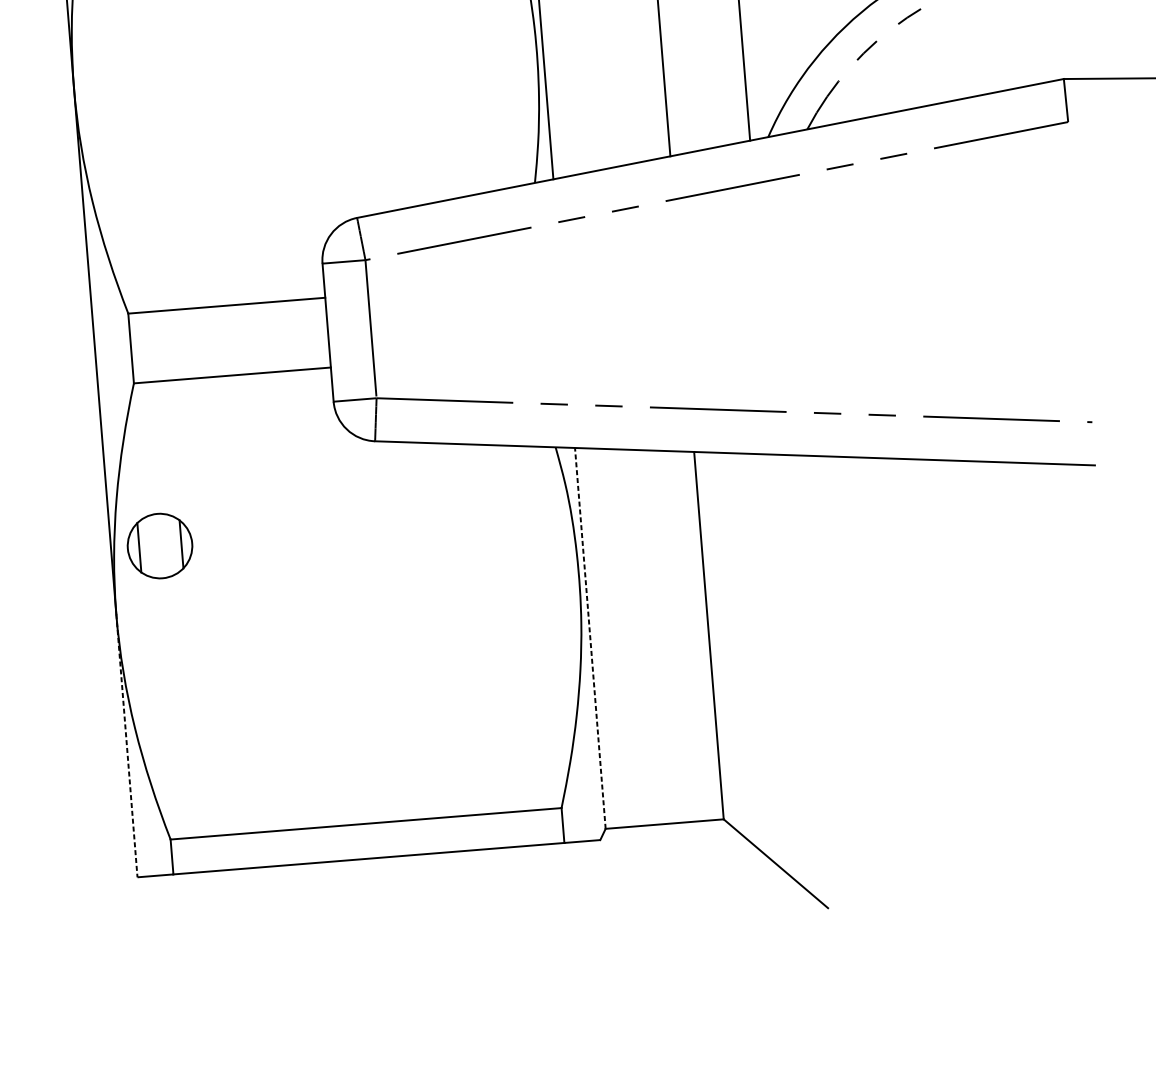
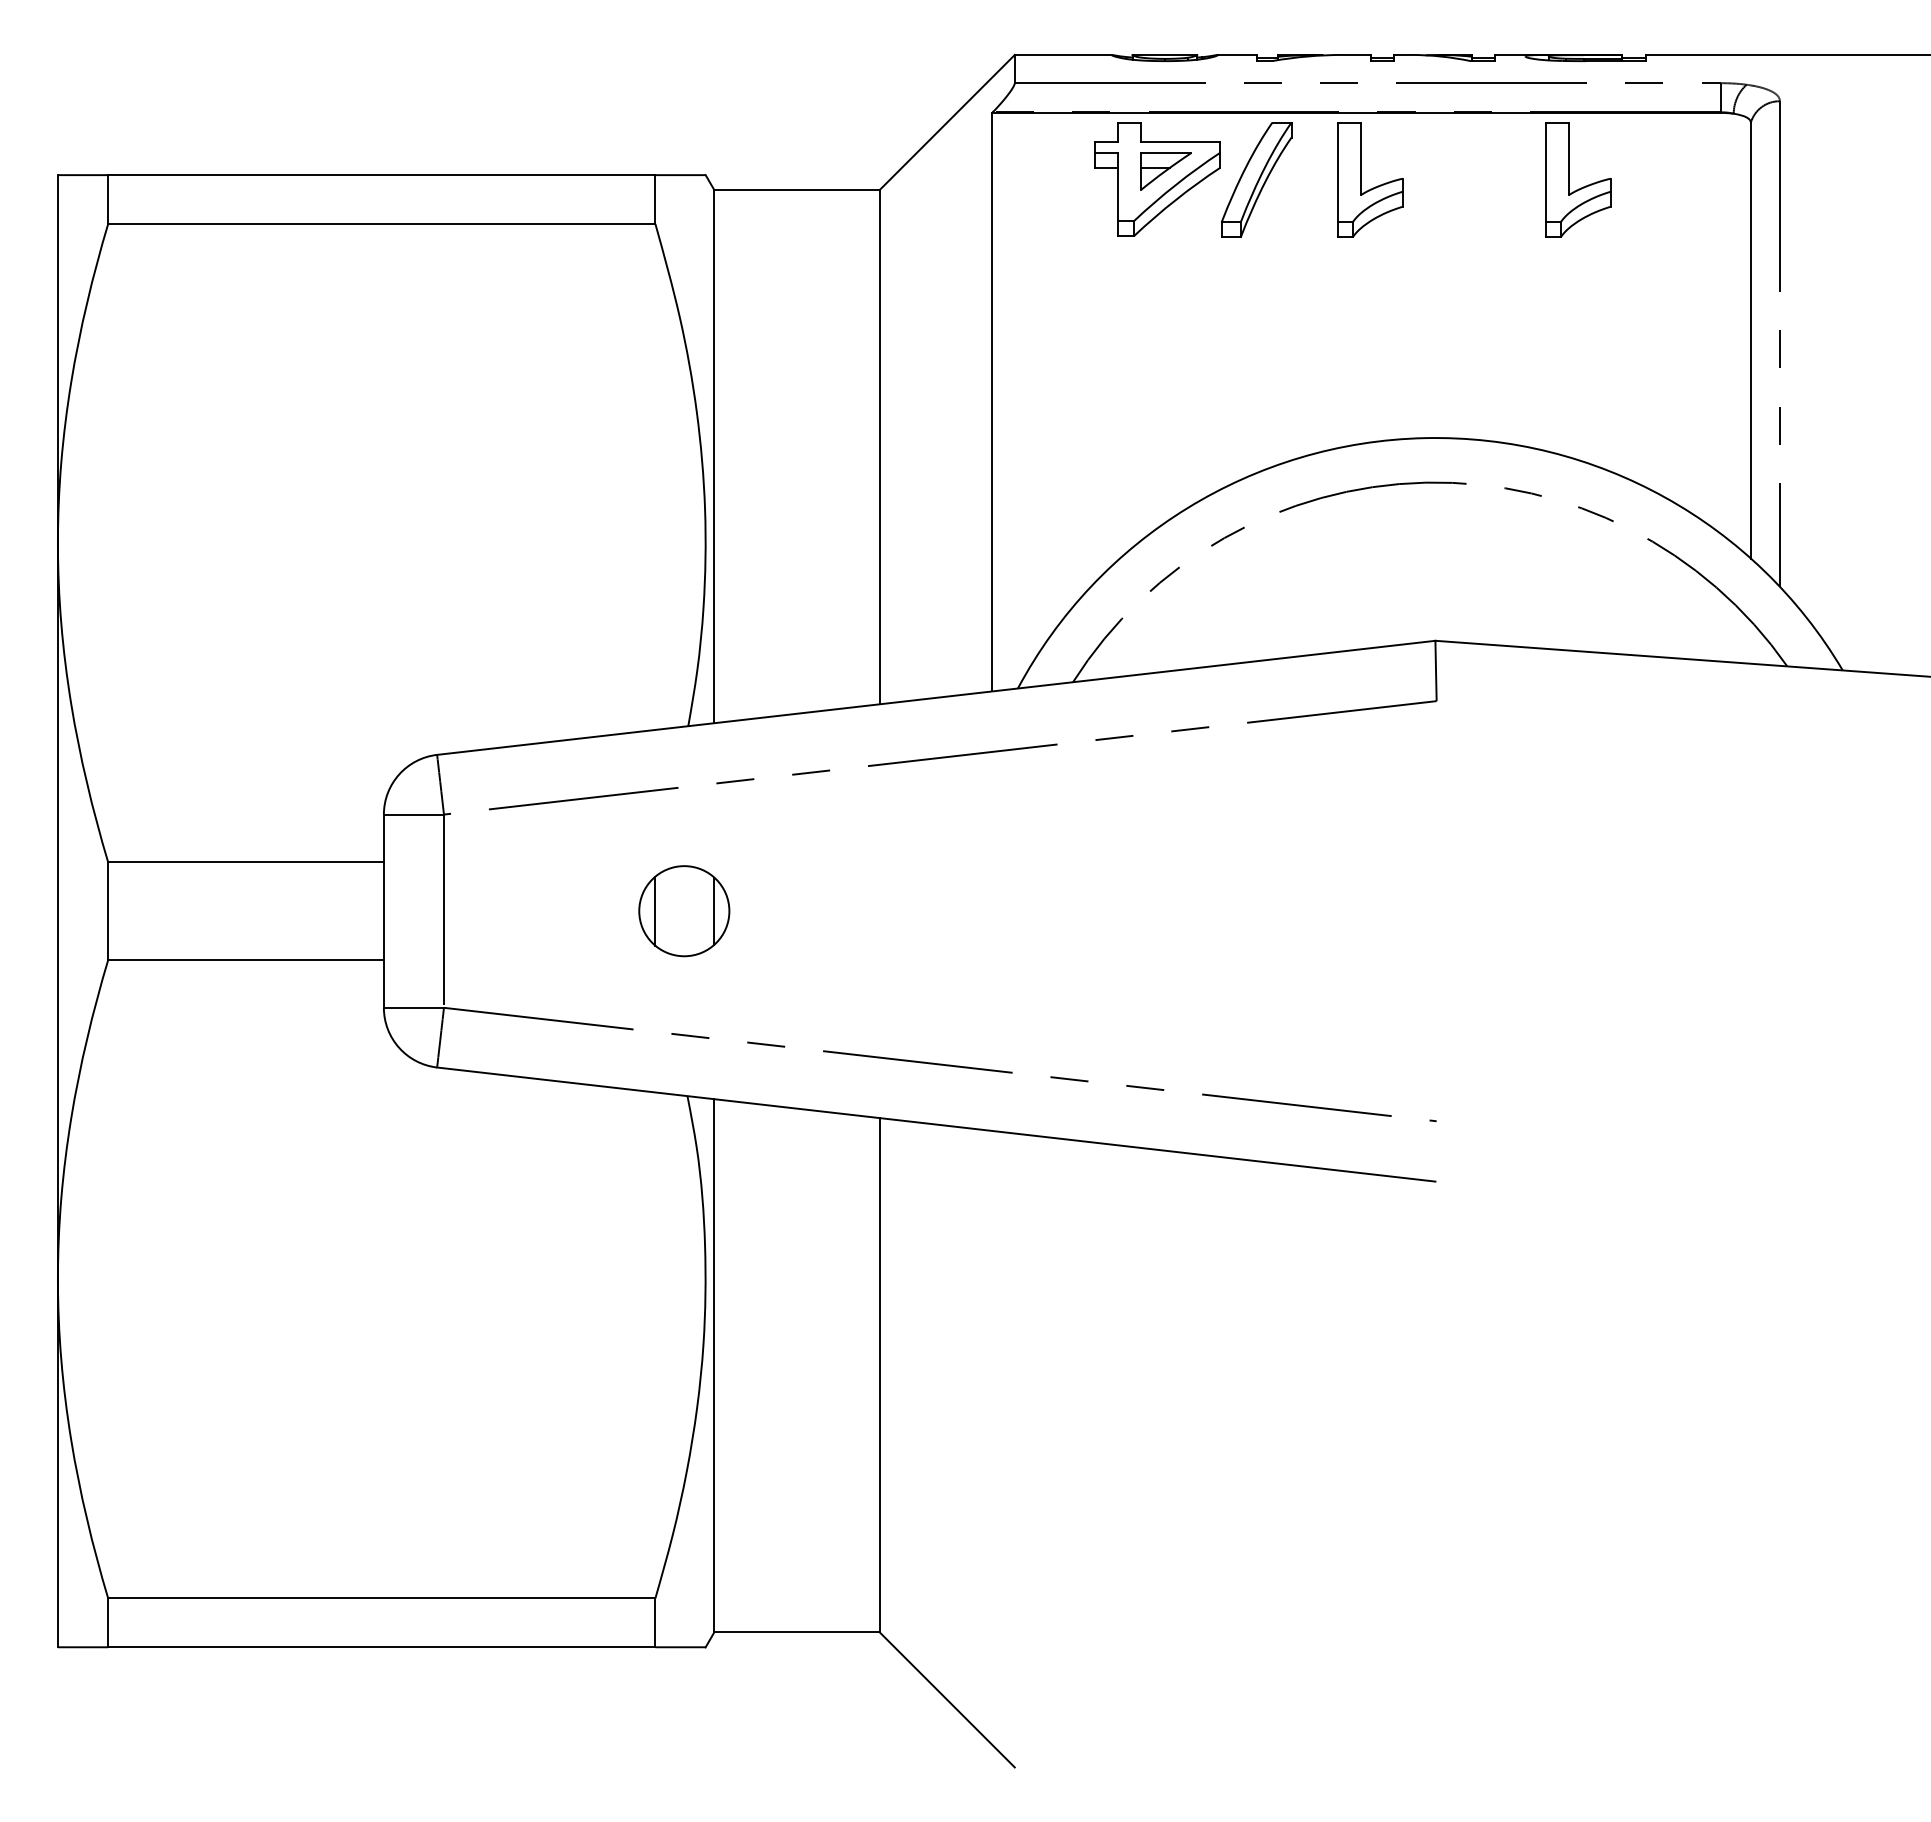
part: (160, 546) -> (684, 911), moved
line: (590, 638) -> (714, 1365), dashed -> solid
line: (126, 746) -> (57, 1463), dashed -> solid

